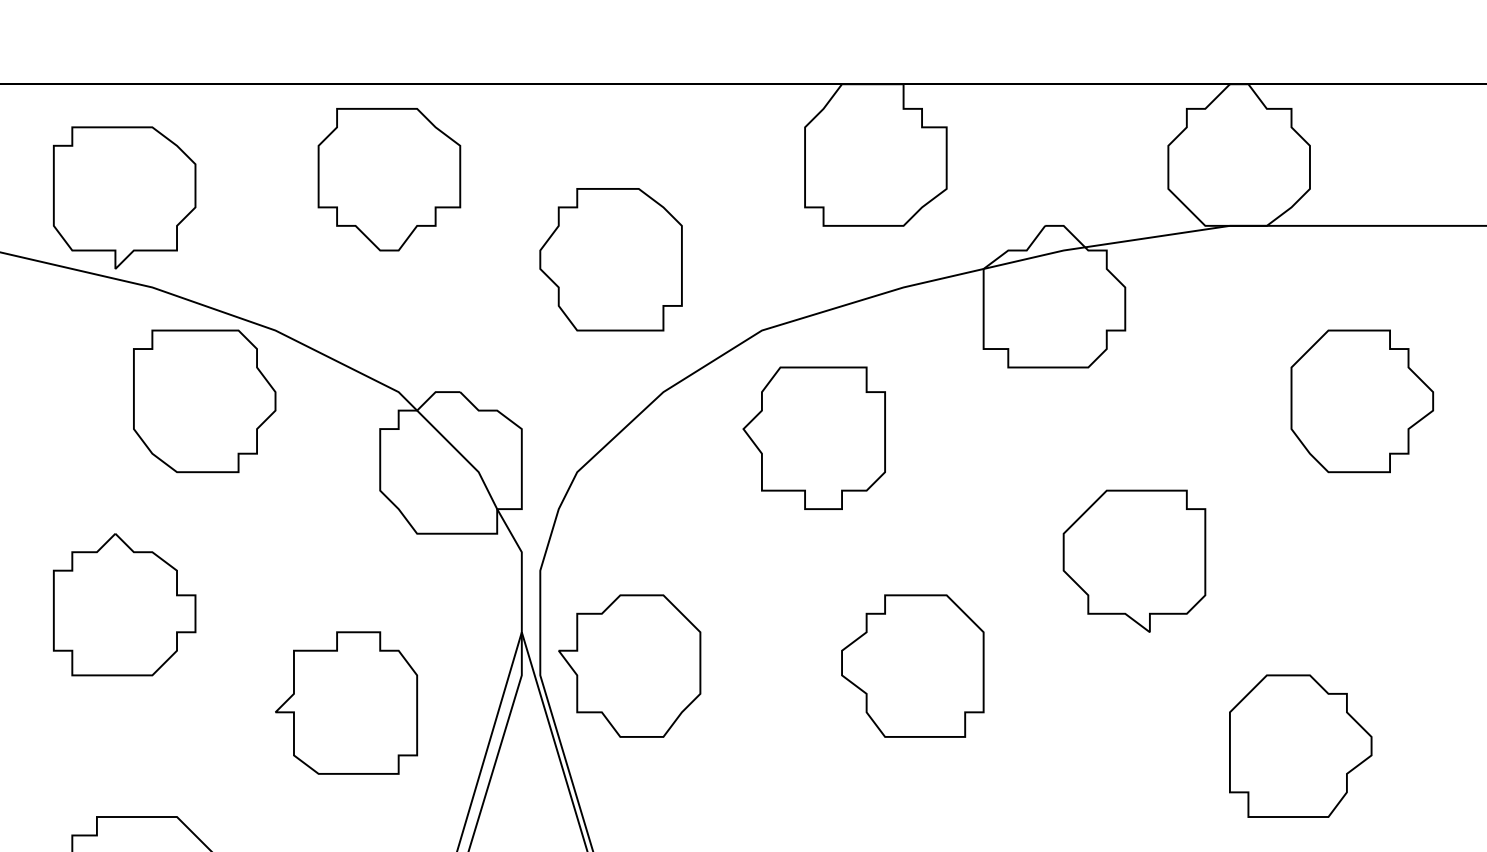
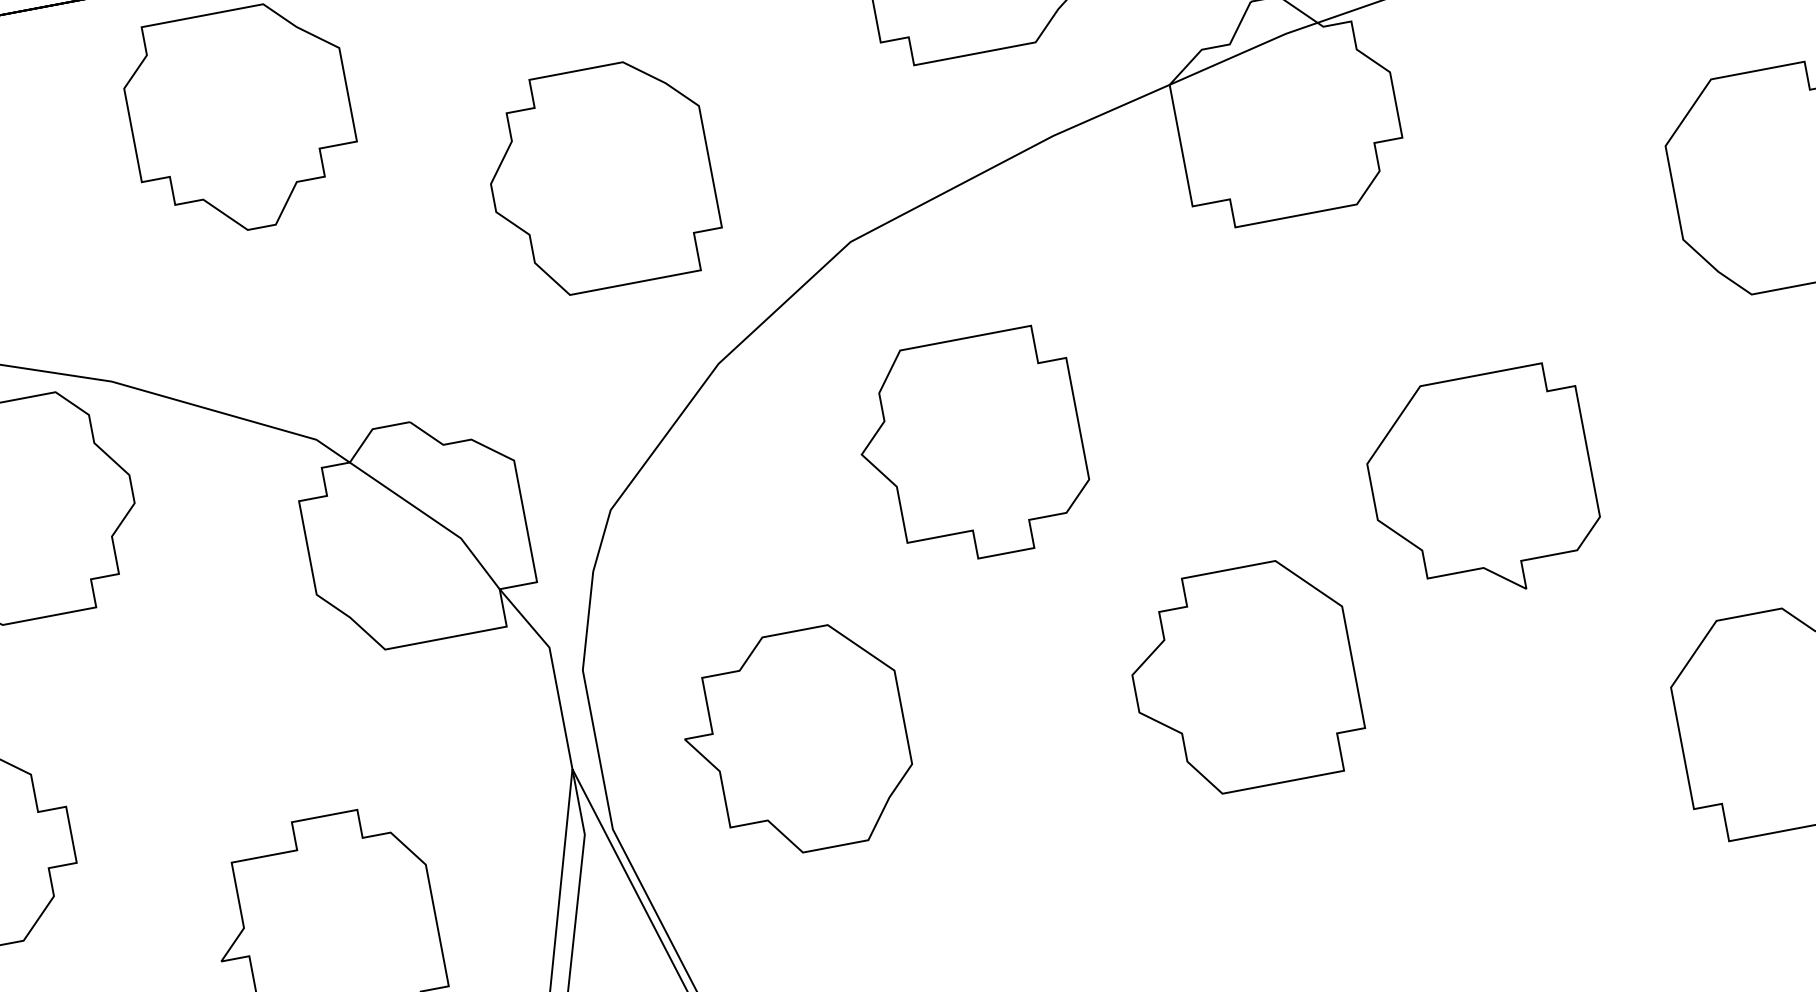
part: (813, 437) -> (970, 447), moved
part: (629, 665) -> (796, 741), moved
part: (912, 665) -> (1243, 677), moved

